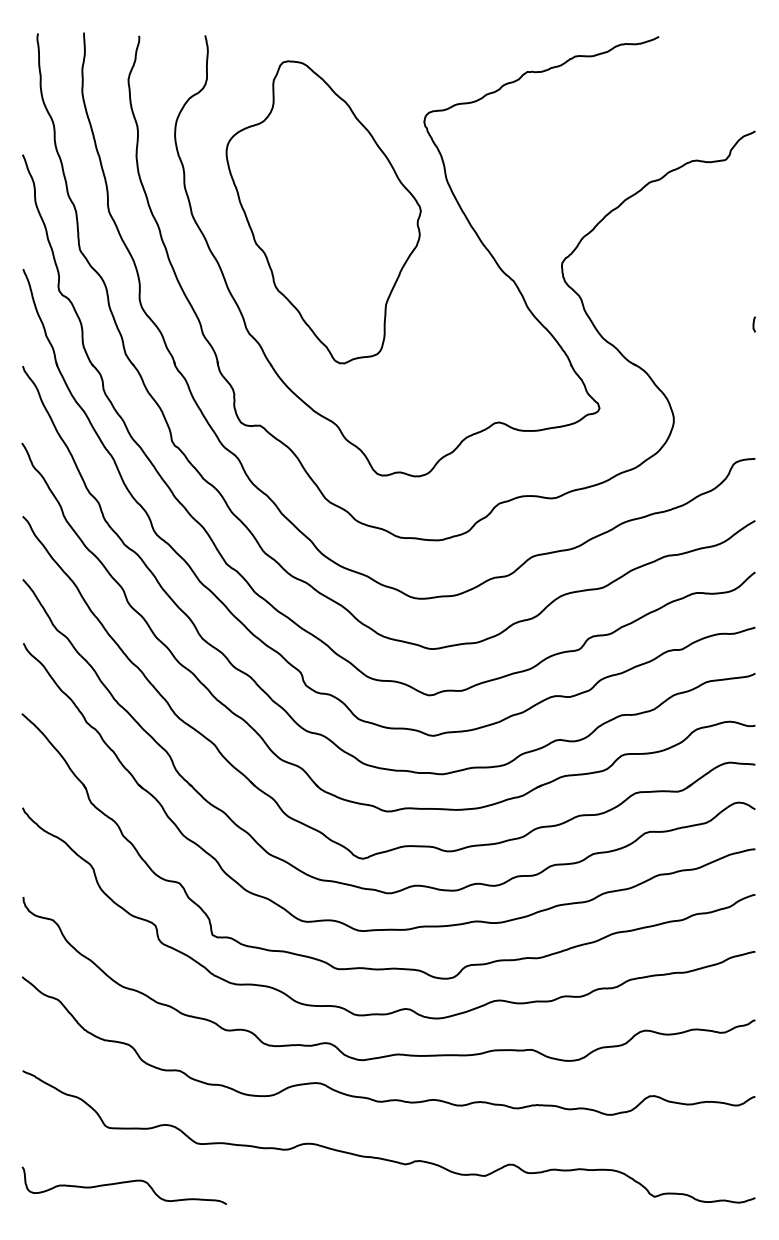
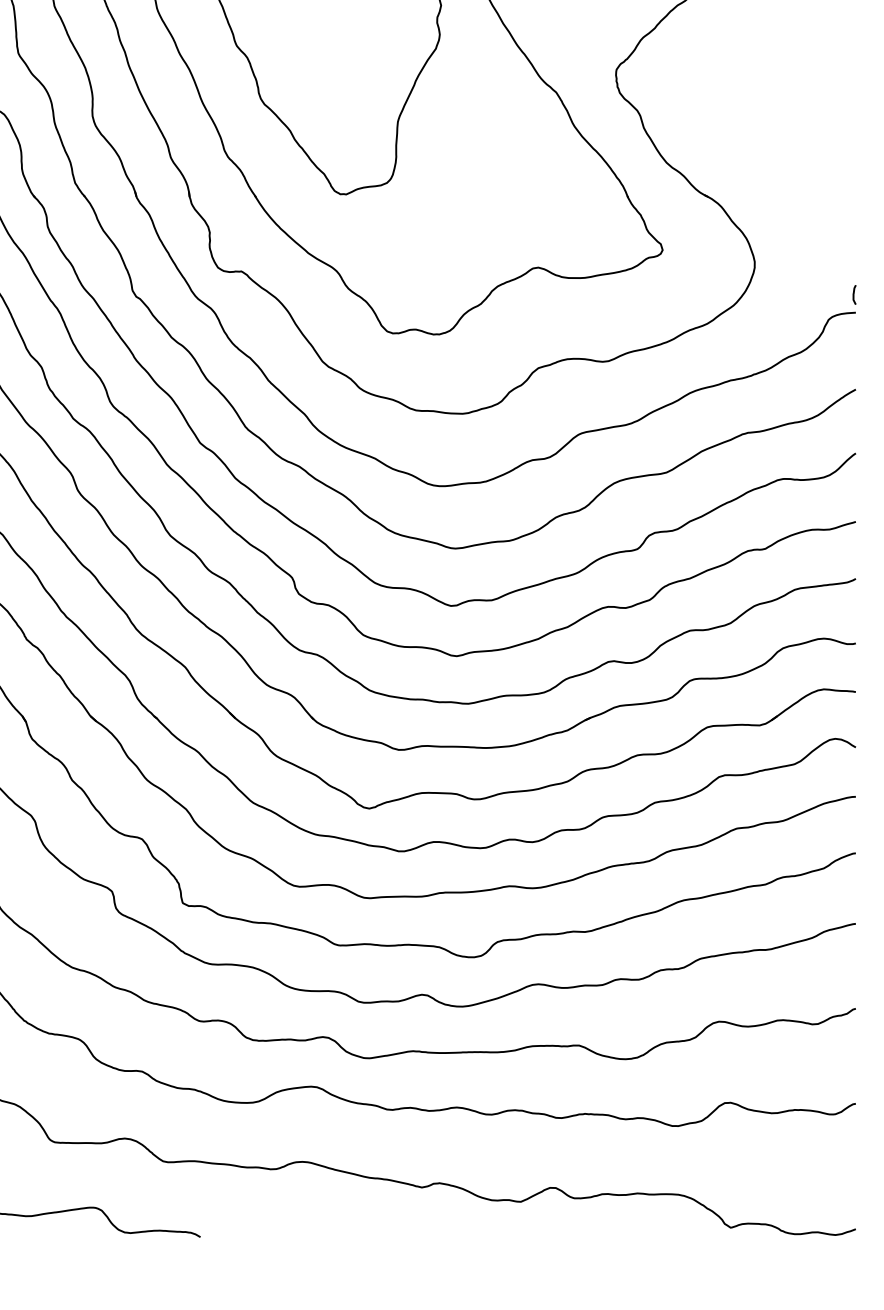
curve: (753, 324) -> (853, 294), moved

